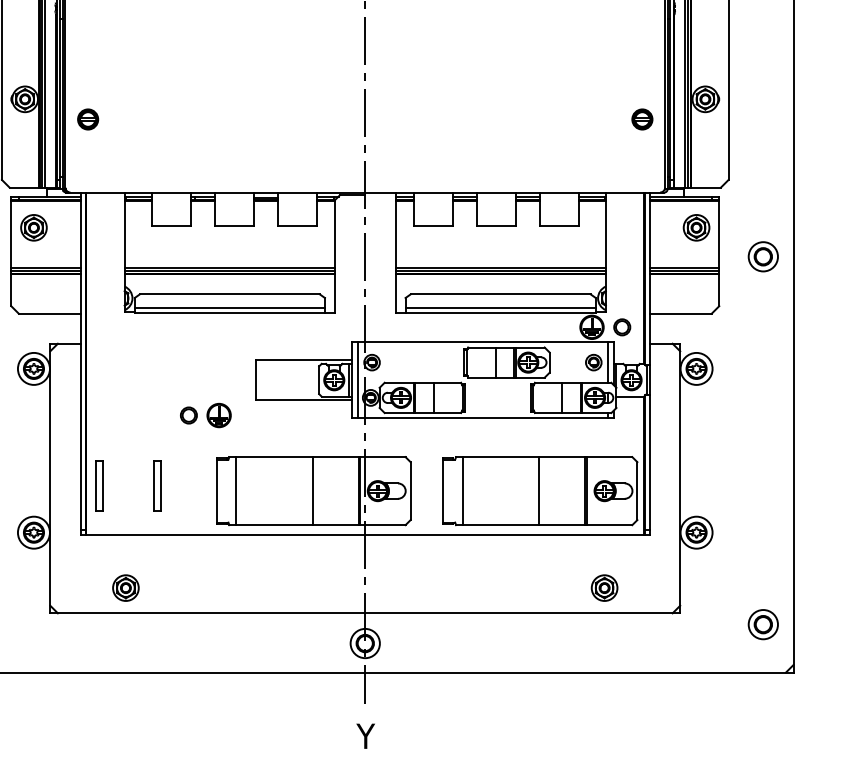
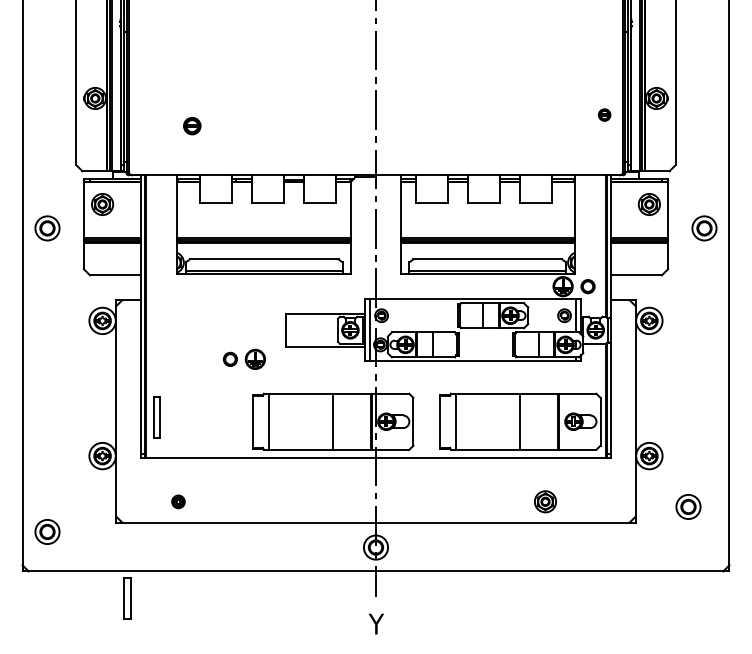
part: (88, 118) -> (192, 125), moved
part: (642, 118) -> (604, 114), size x0.7
part: (157, 485) -> (127, 598), moved
part: (125, 587) -> (178, 501), size x0.6
part: (604, 587) -> (545, 501), moved
part: (763, 624) -> (688, 506), moved

